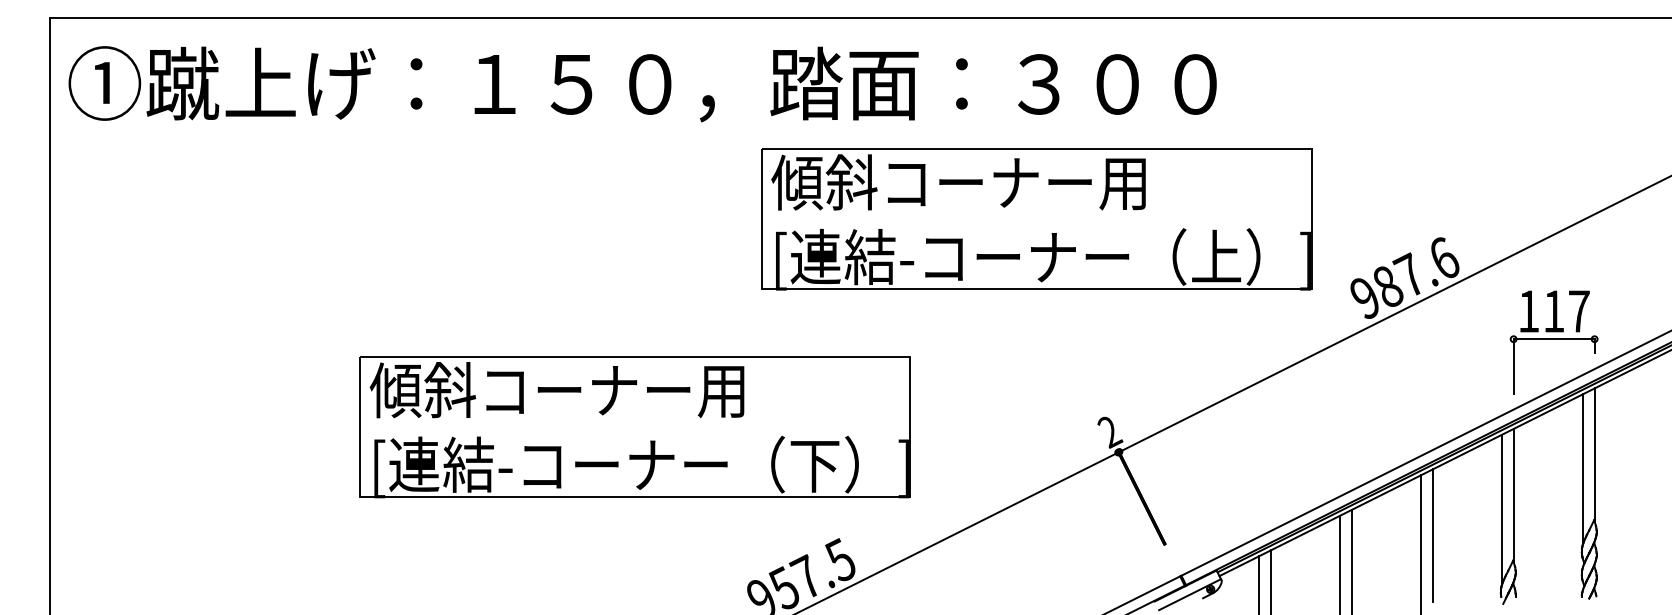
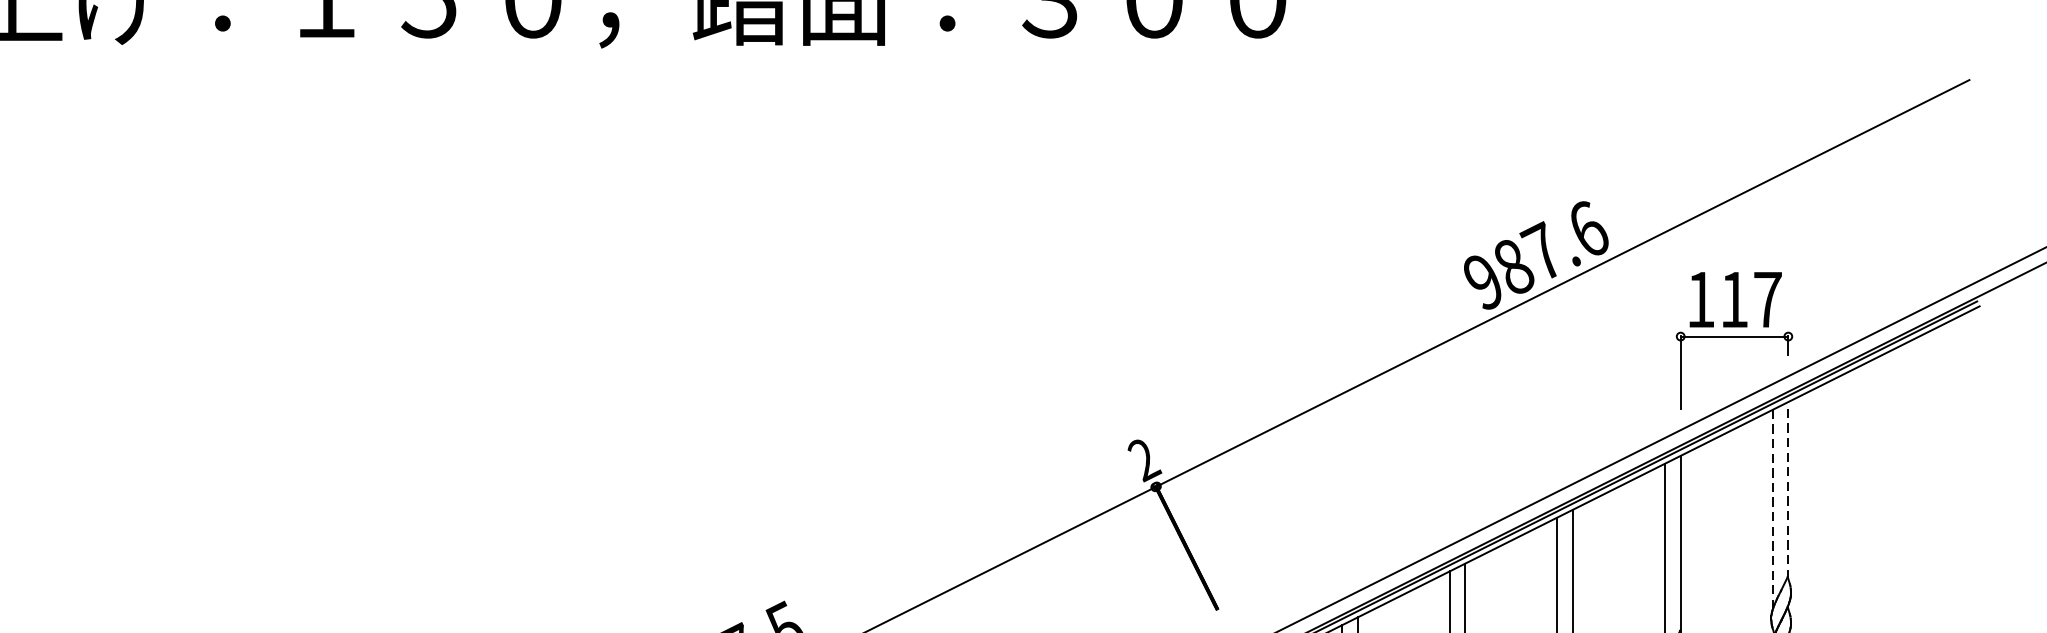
part: (1036, 219) -> (1046, 177), removed
part: (634, 427) -> (512, 453), removed
line: (1594, 454) -> (1788, 489), solid -> dashed
line: (1582, 469) -> (1772, 509), solid -> dashed

